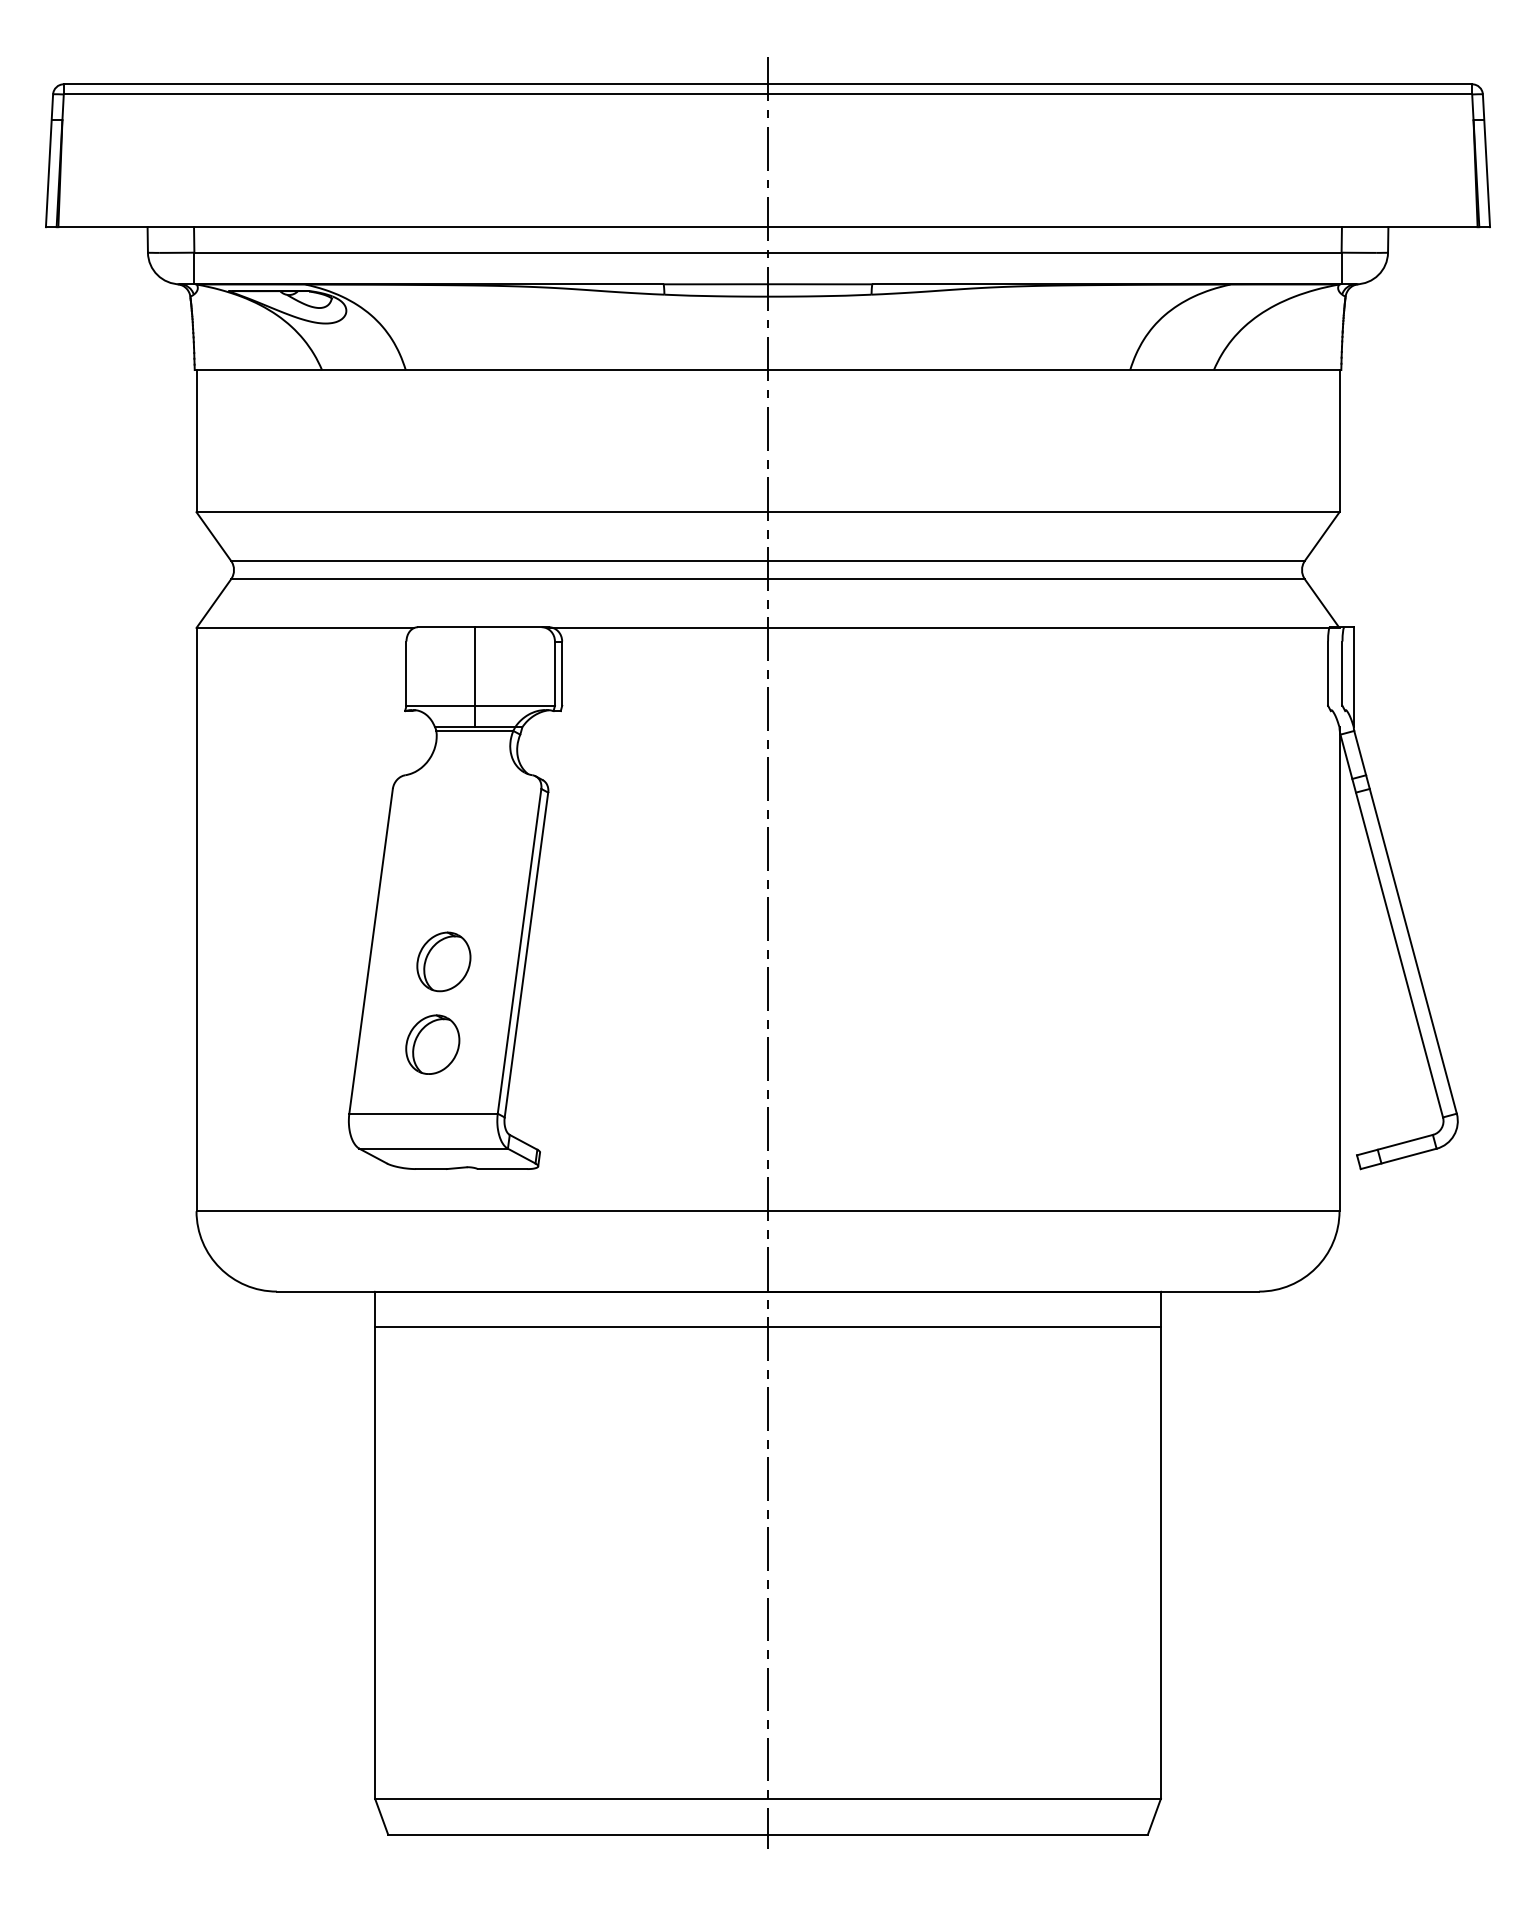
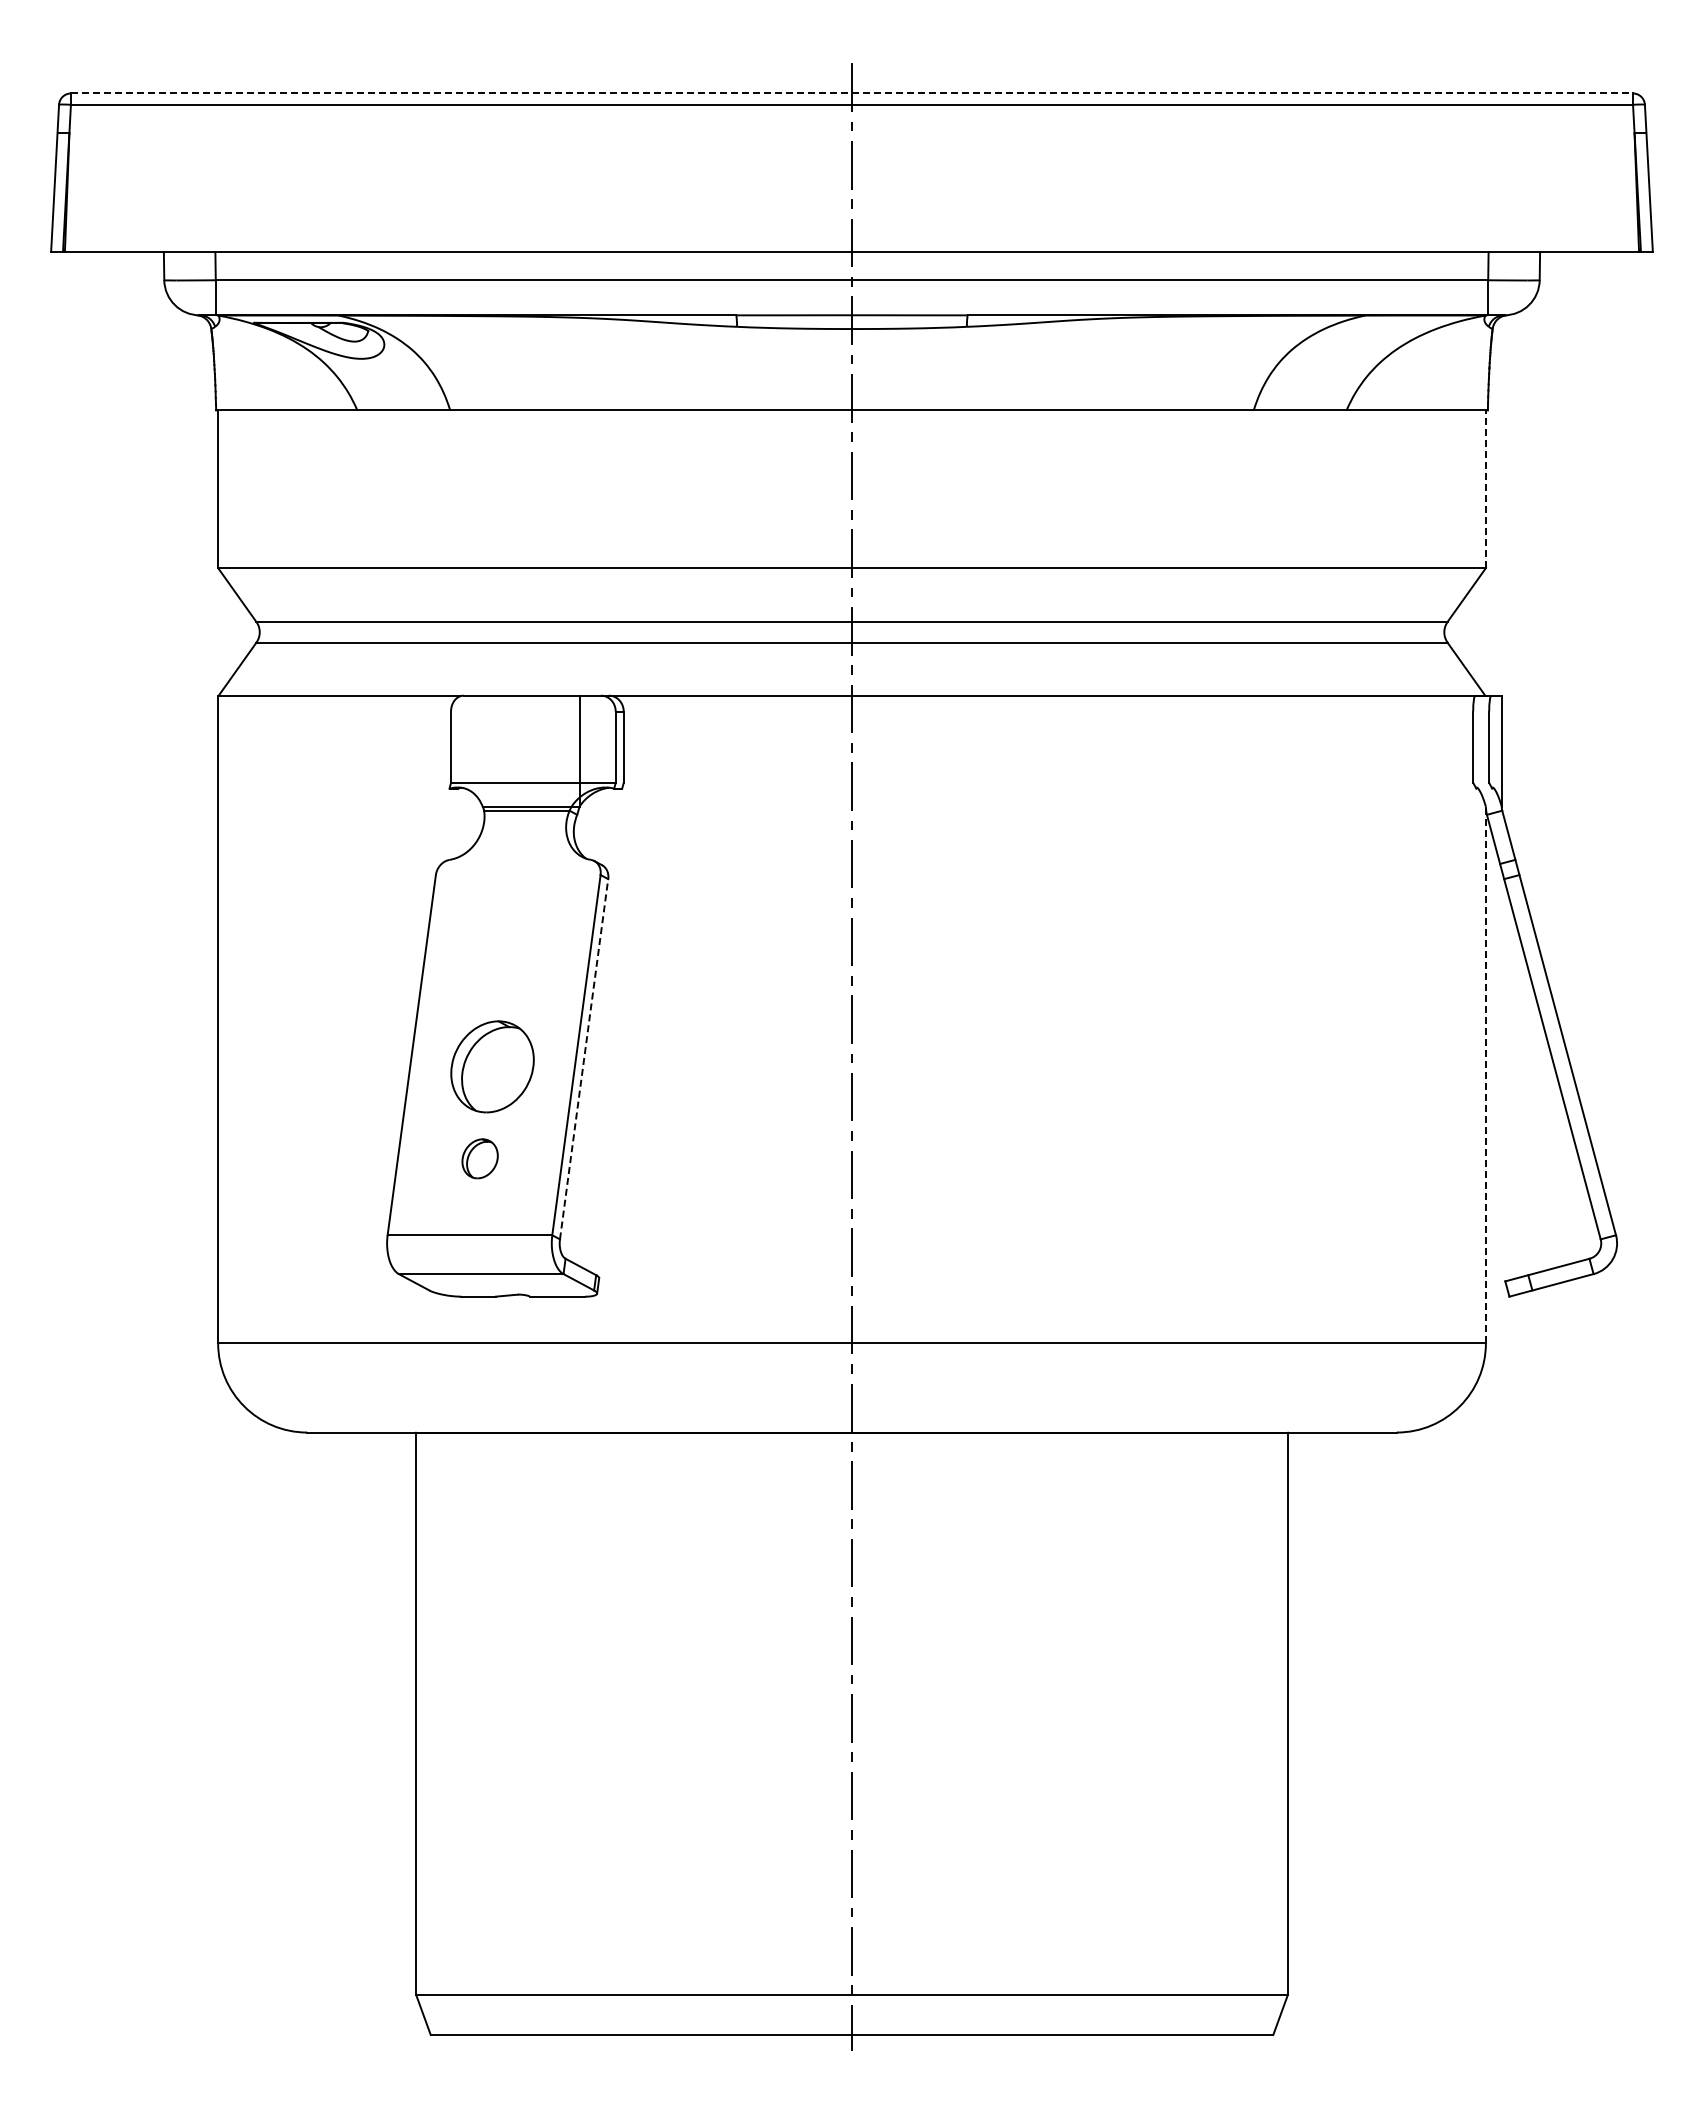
line: (768, 84) -> (852, 93), solid -> dashed
line: (1339, 441) -> (1485, 489), solid -> dashed
line: (475, 676) -> (580, 750), moved
line: (526, 955) -> (584, 1059), solid -> dashed
part: (443, 961) -> (492, 1066), size x1.4
line: (1339, 968) -> (1485, 1074), solid -> dashed
part: (432, 1044) -> (479, 1158), size x0.6
line: (767, 1327) -> (851, 1472), removed

